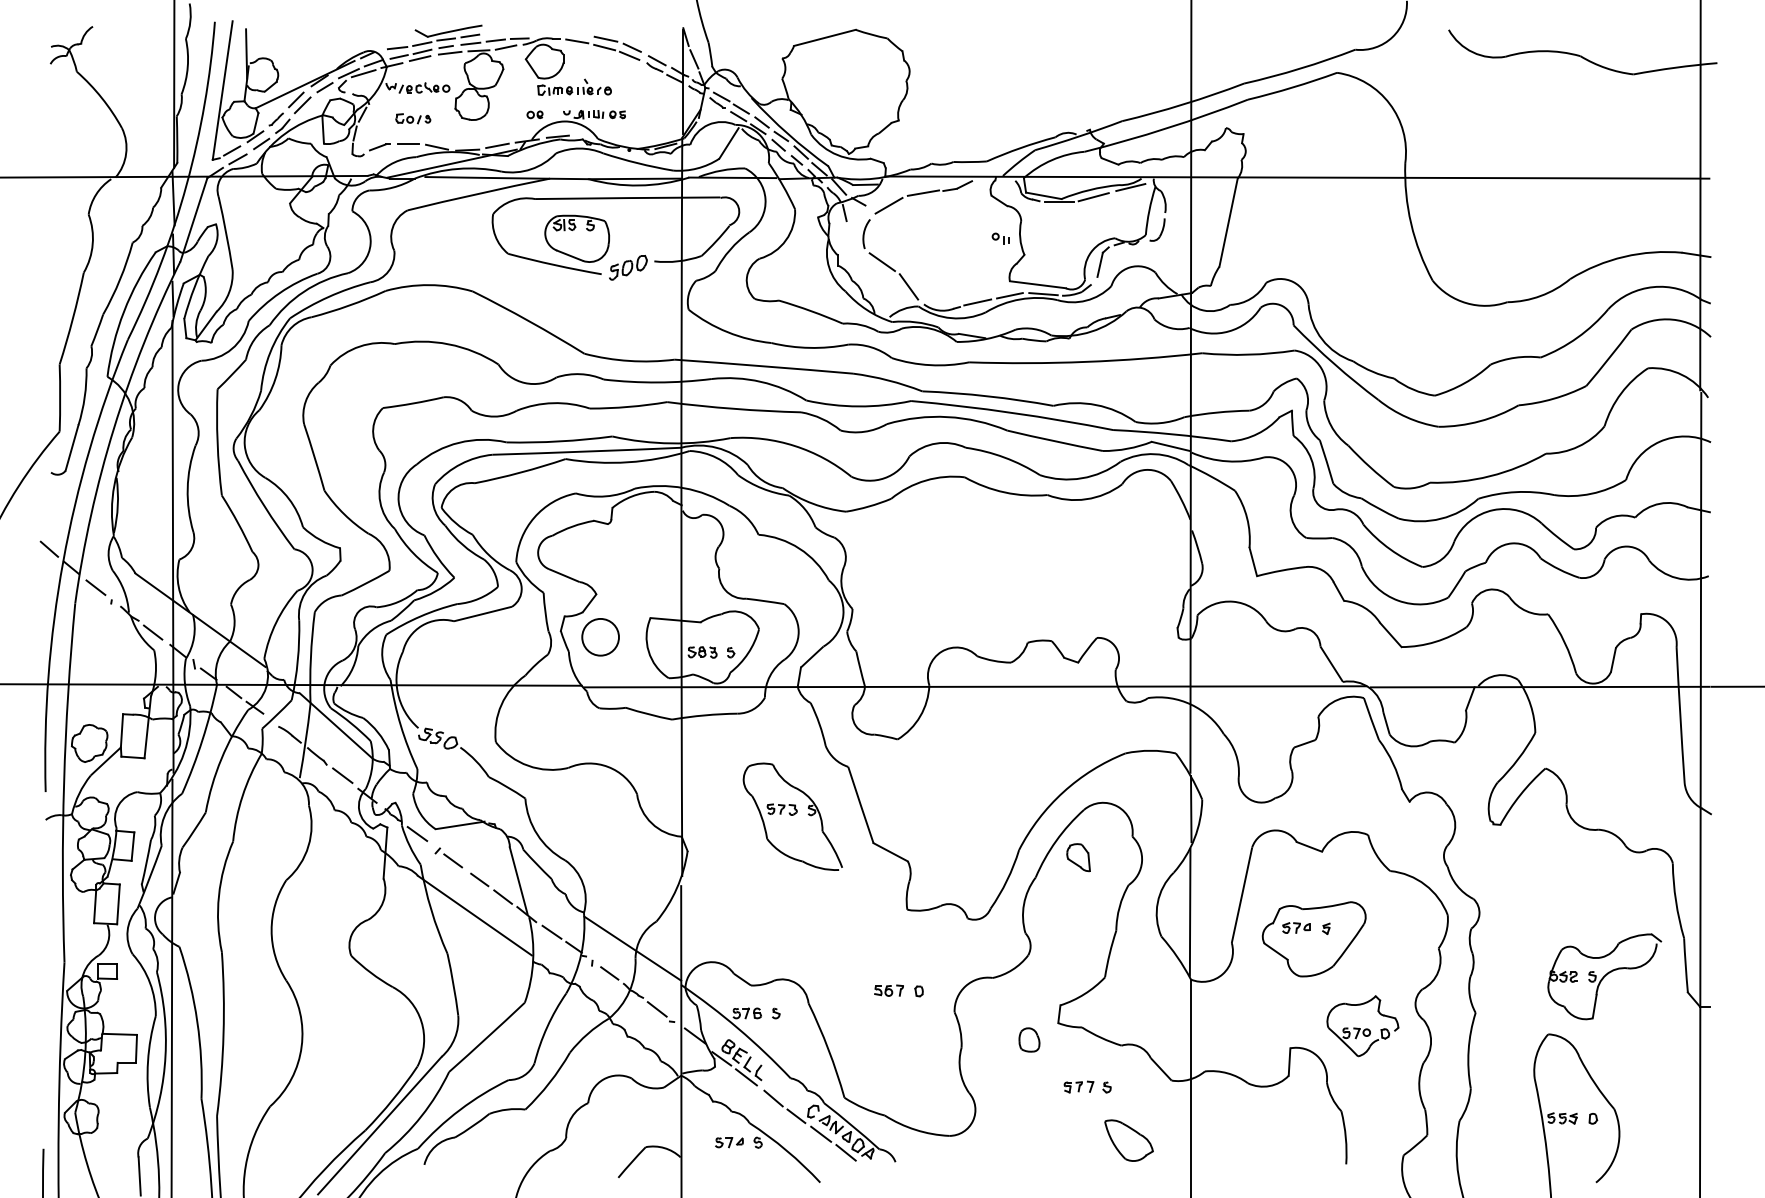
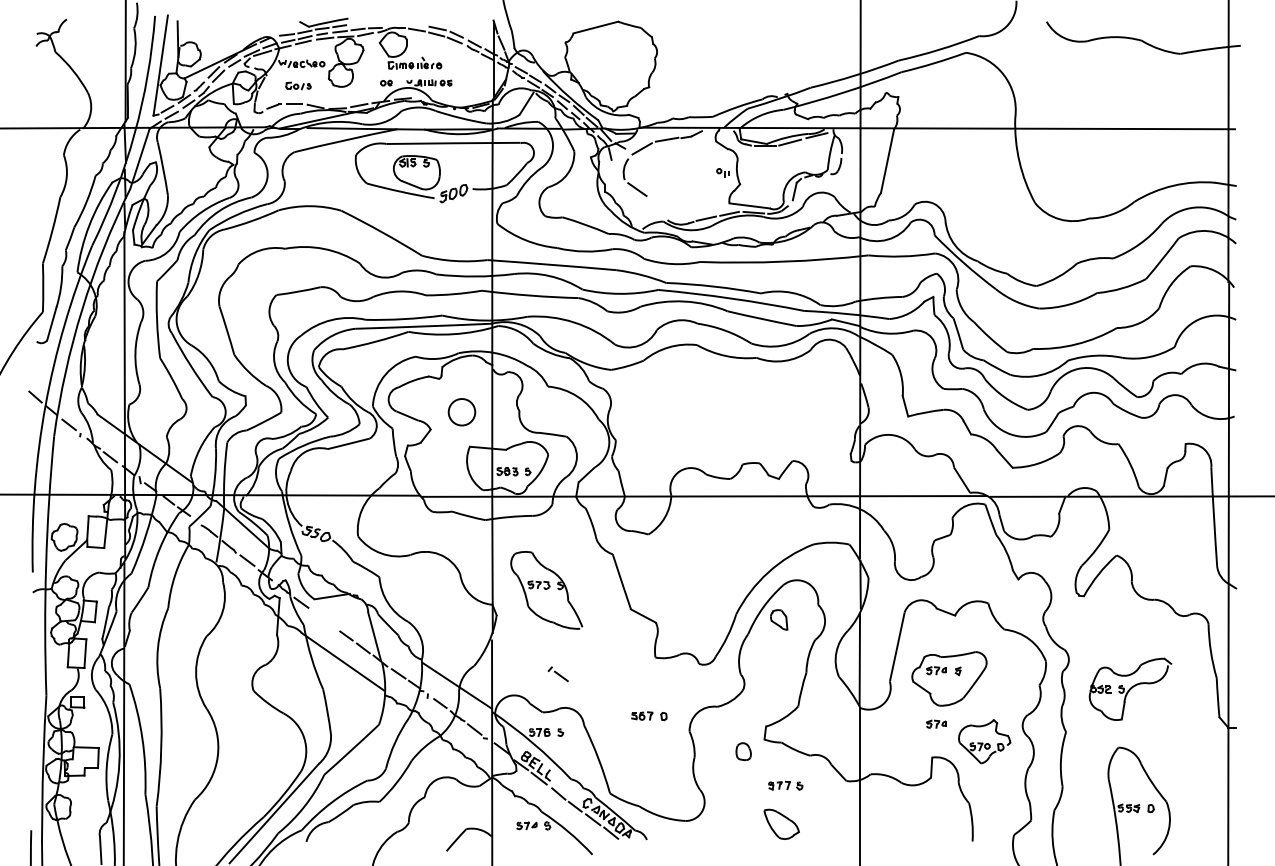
line: (908, 286) -> (656, 207), removed
circle: (600, 637) -> (461, 412), moved
part: (792, 816) -> (546, 590), moved
part: (448, 857) -> (558, 673), moved
part: (1604, 976) -> (1130, 689), moved
part: (1296, 1001) -> (936, 723), added
part: (1128, 1140) -> (781, 824), moved

